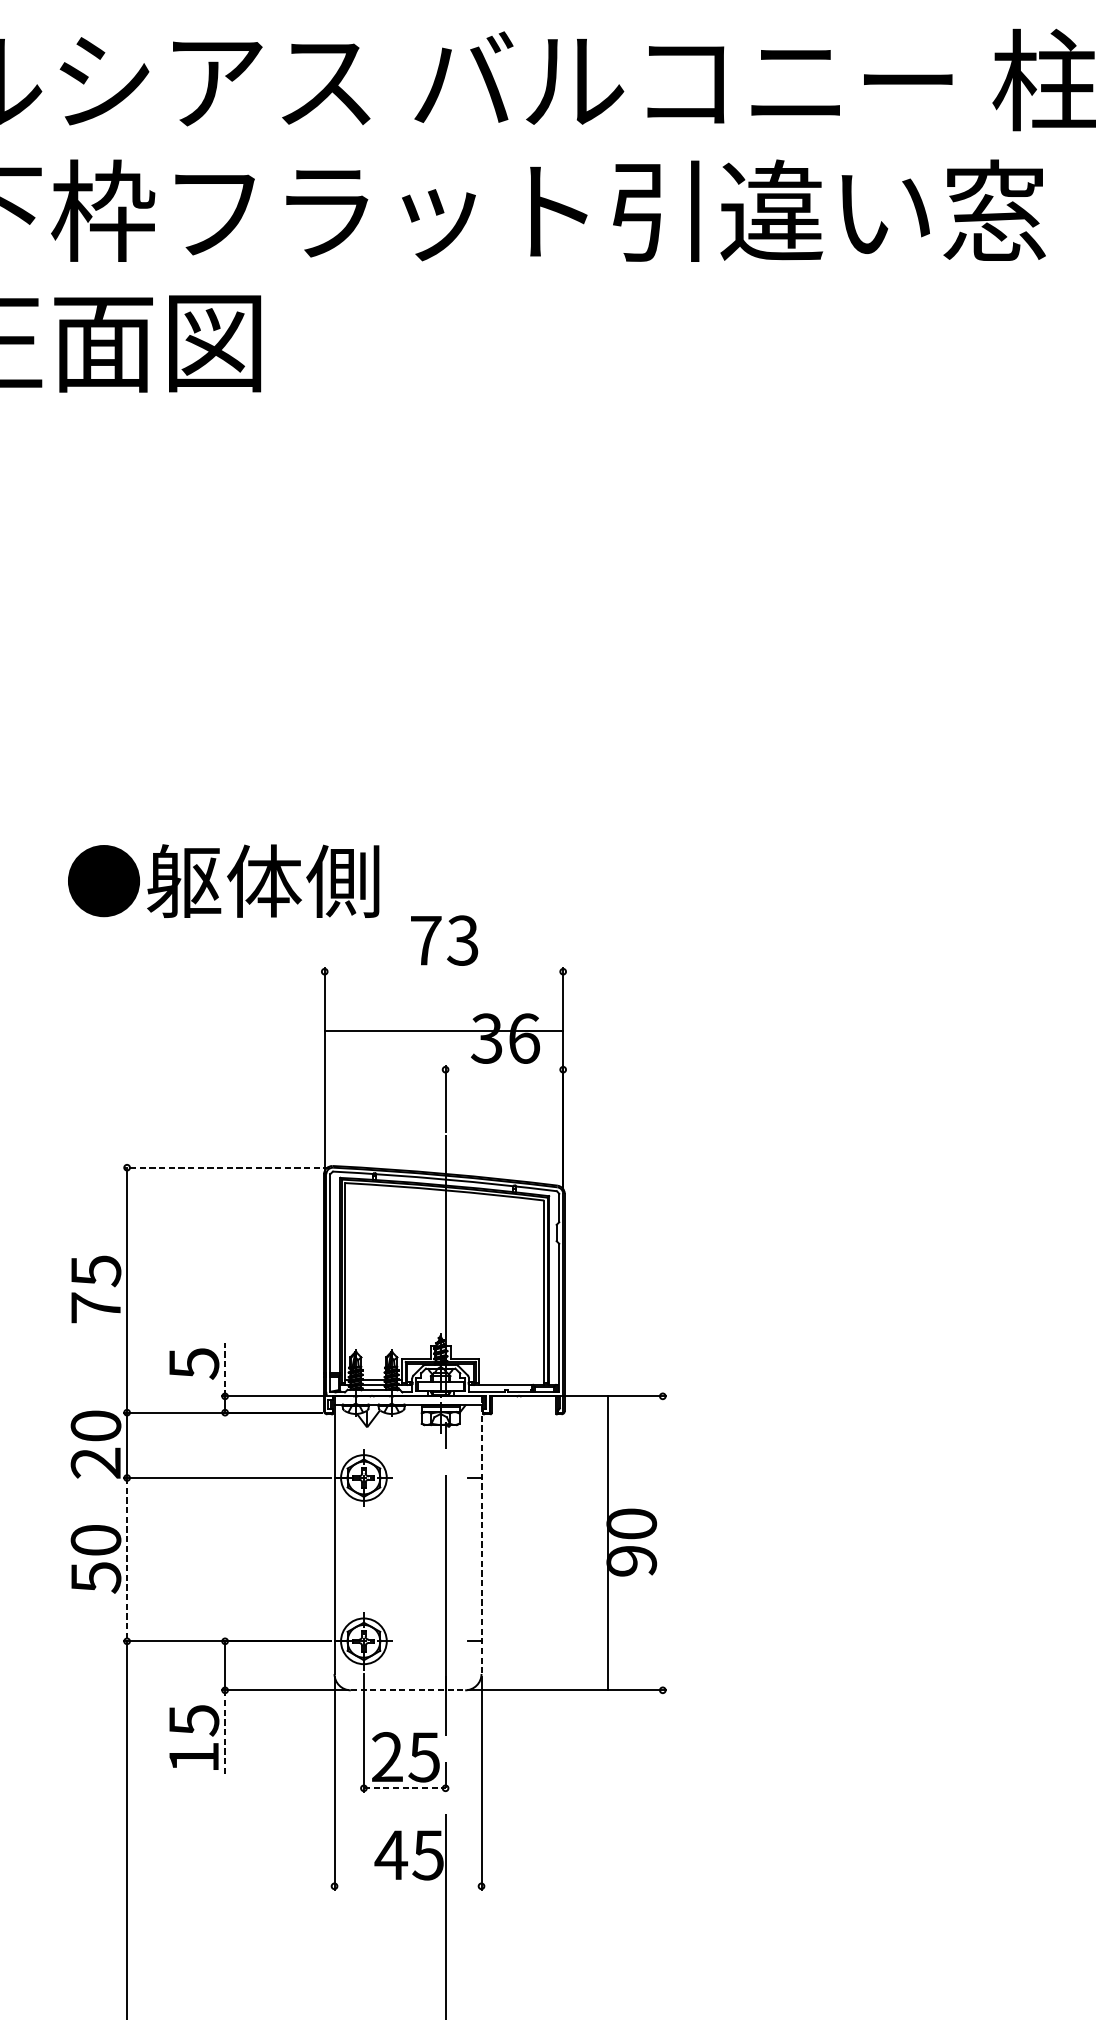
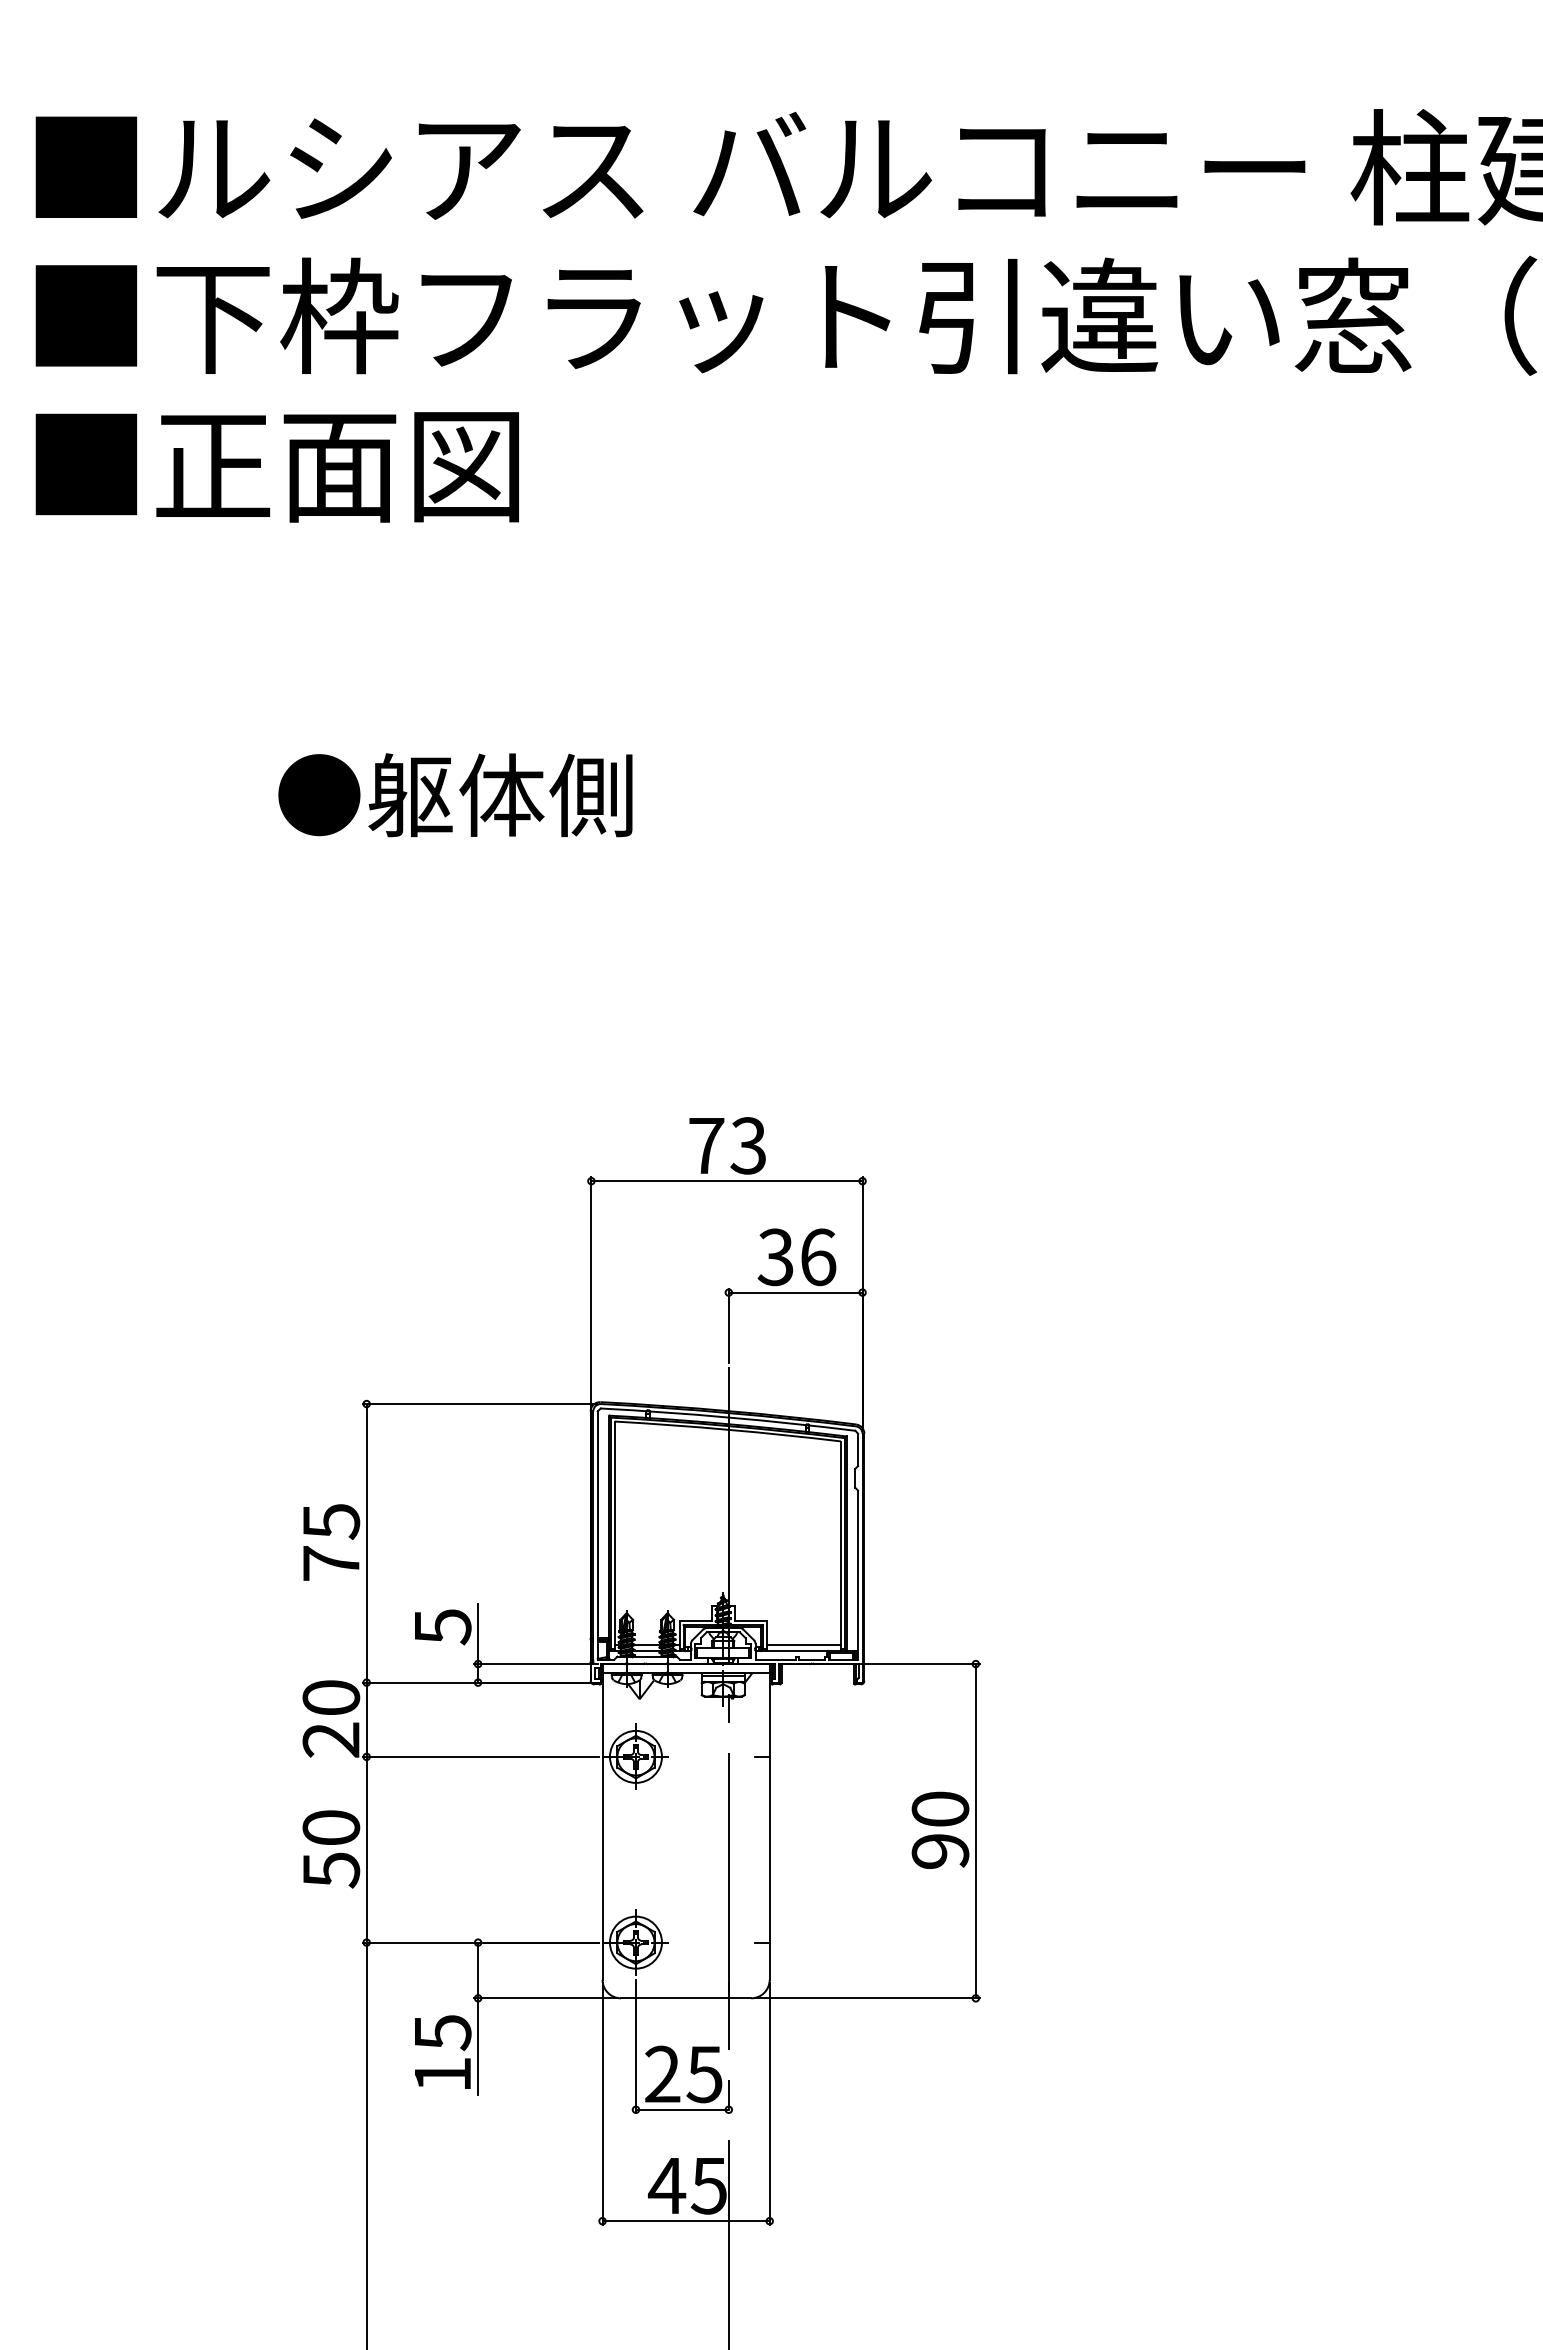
text: (223, 881) -> (455, 795), moved
line: (443, 1030) -> (726, 1181), moved
line: (504, 1069) -> (795, 1292), added
line: (226, 1168) -> (479, 1404), dashed -> solid
line: (225, 1369) -> (478, 1633), dashed -> solid
line: (511, 1380) -> (803, 1645), added
line: (481, 1534) -> (769, 1821), dashed -> solid
line: (607, 1543) -> (975, 1831), moved
line: (126, 1559) -> (366, 1849), dashed -> solid
line: (408, 1690) -> (686, 1998), dashed -> solid
line: (225, 1732) -> (478, 2046), dashed -> solid
line: (404, 1788) -> (682, 2109), dashed -> solid
line: (407, 1886) -> (685, 2221), added

